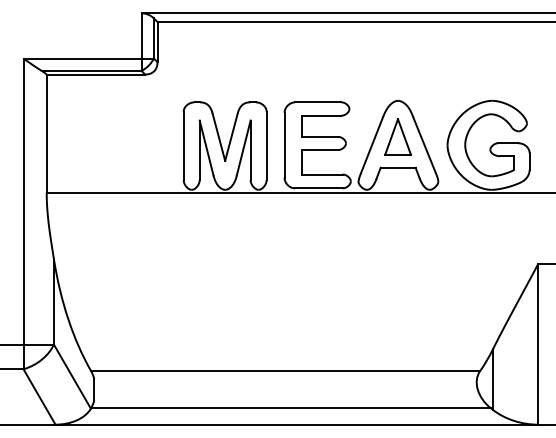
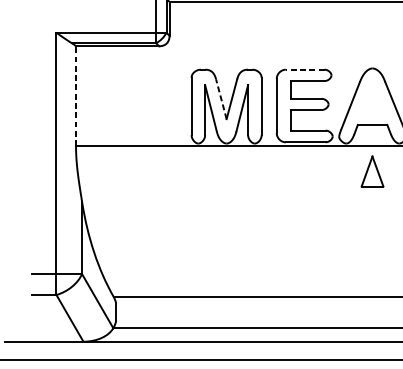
line: (318, 102) -> (305, 69), solid -> dashed
line: (46, 133) -> (75, 96), solid -> dashed
line: (218, 136) -> (221, 98), solid -> dashed
part: (397, 136) -> (372, 171), moved

